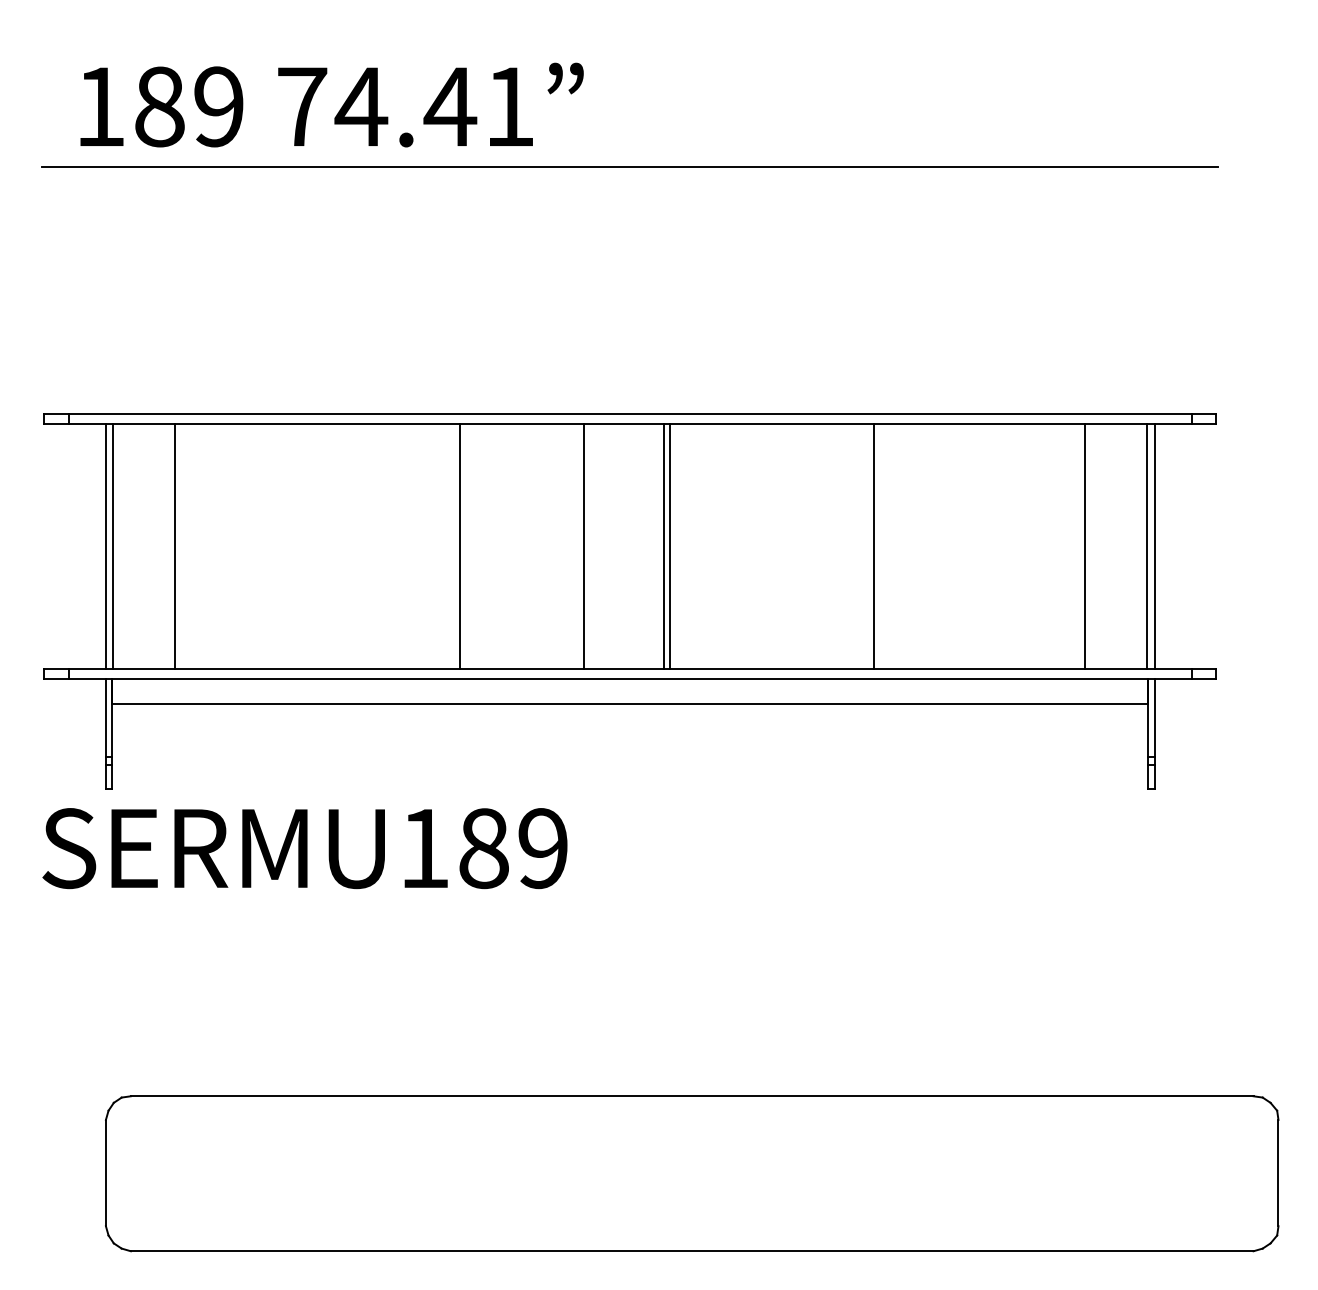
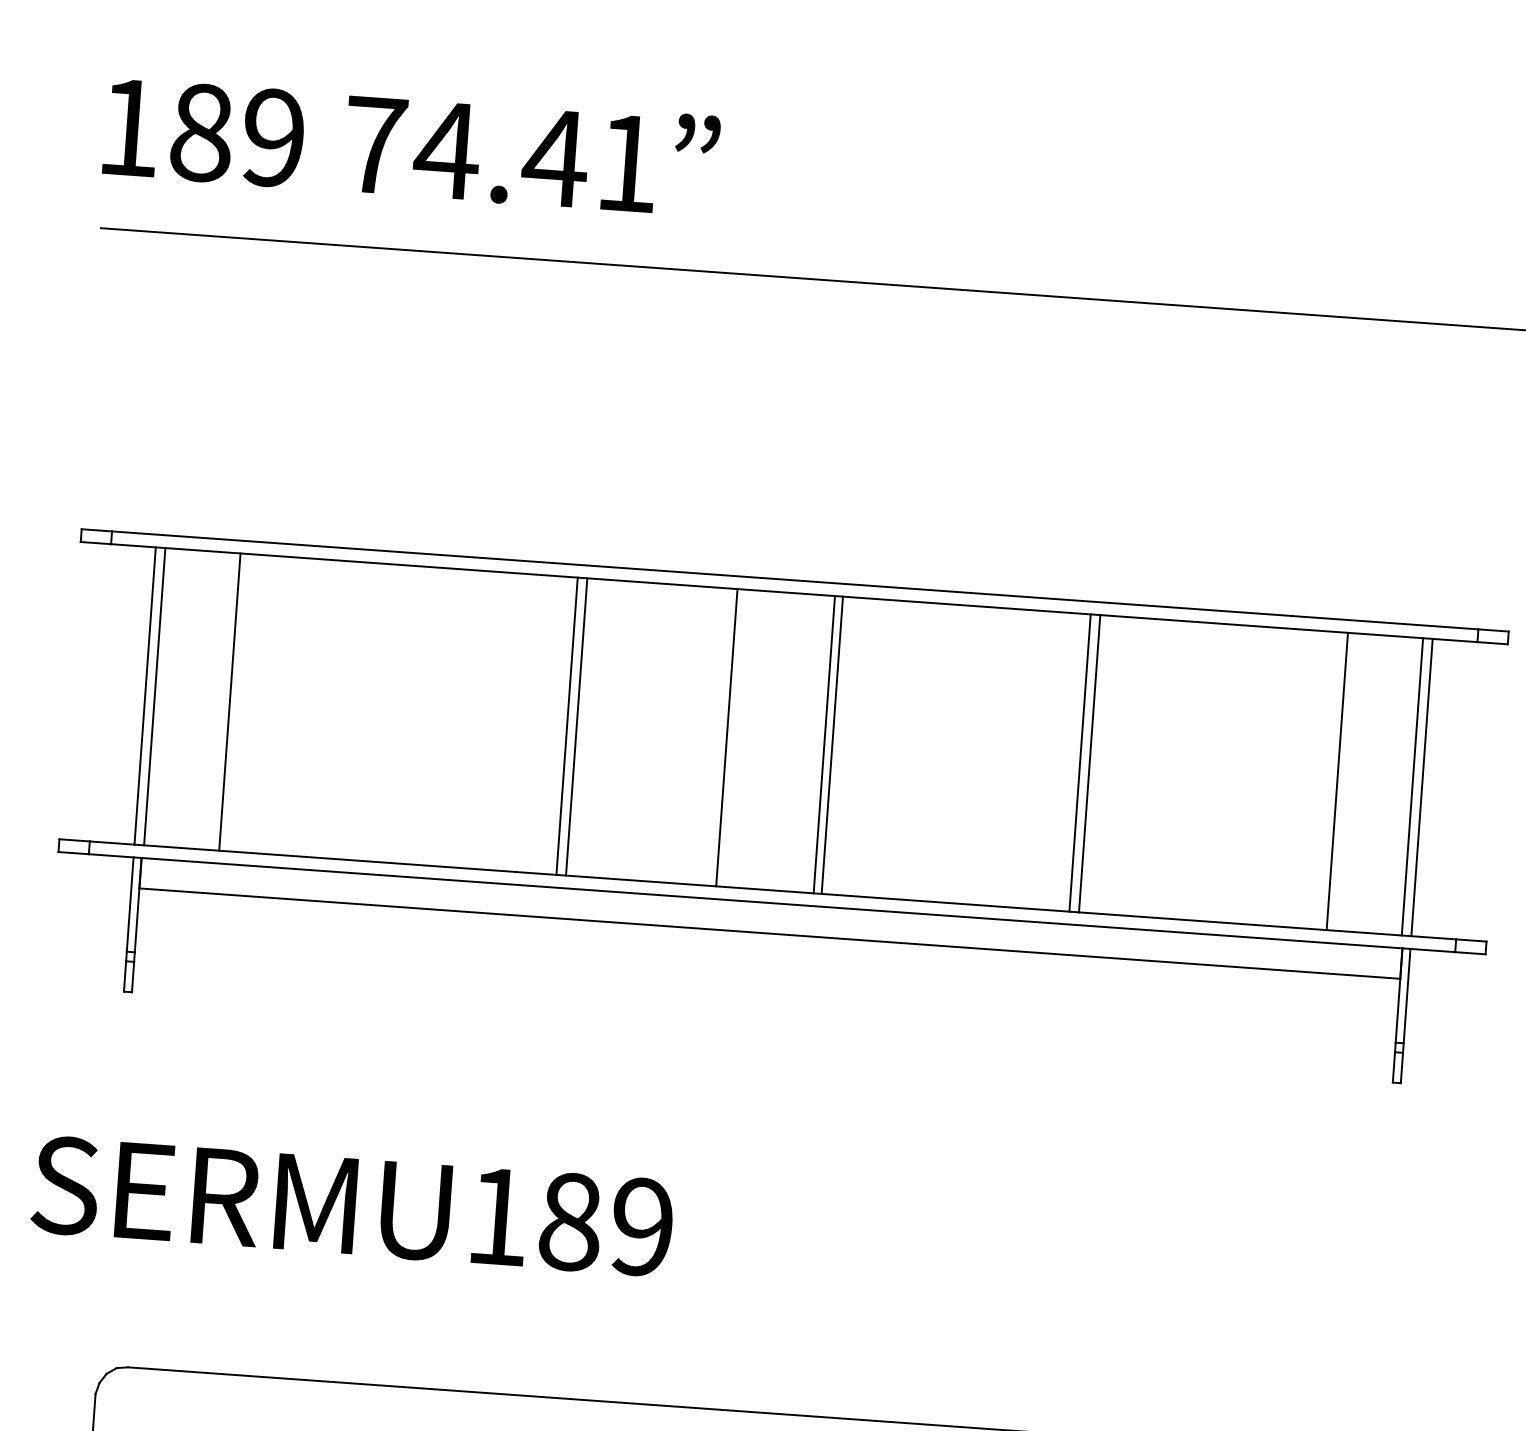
text: (331, 104) -> (410, 144), moved
line: (452, 546) -> (567, 726), added
line: (881, 546) -> (1089, 763), added
text: (304, 848) -> (351, 1206), moved

